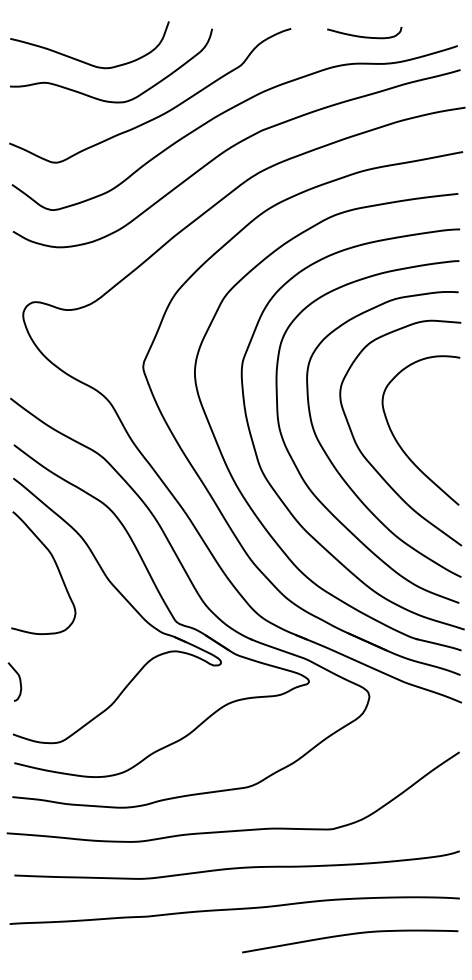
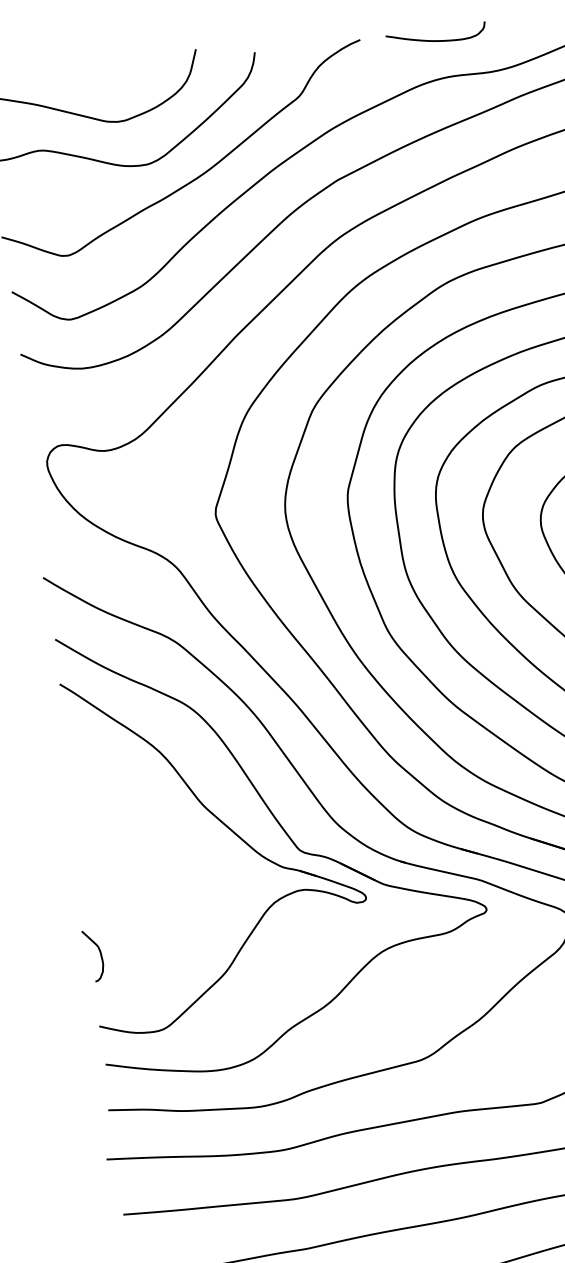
curve: (364, 36) -> (436, 40), moved
curve: (55, 565) -> (129, 794), removed

